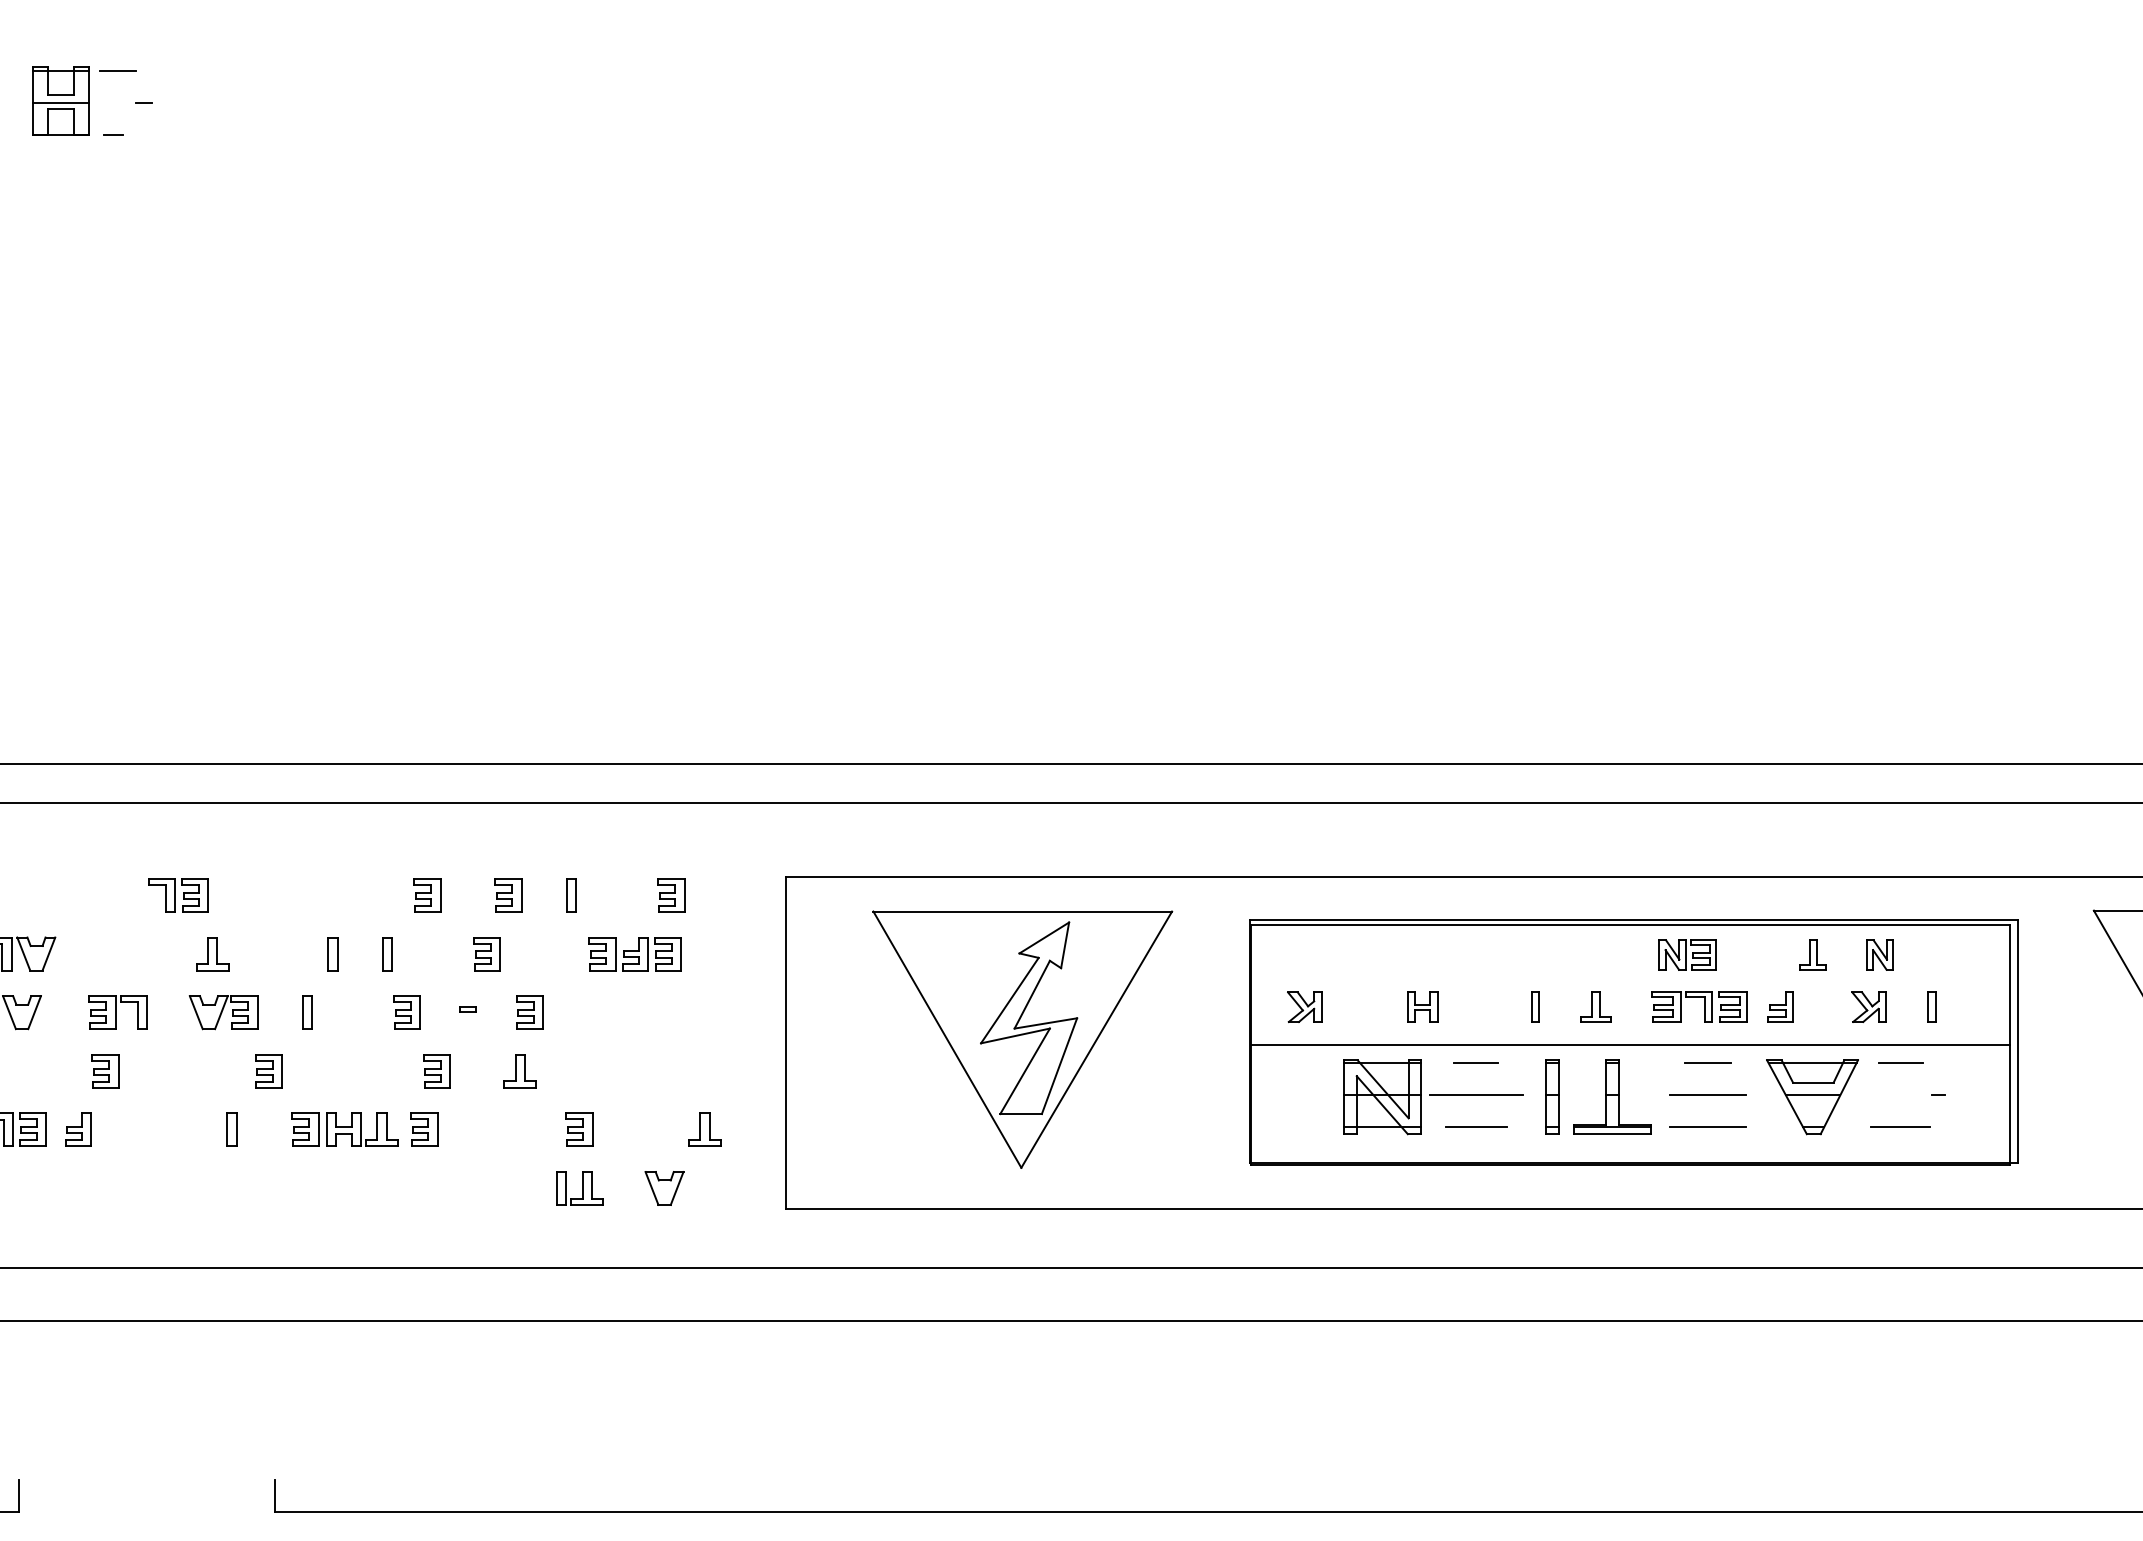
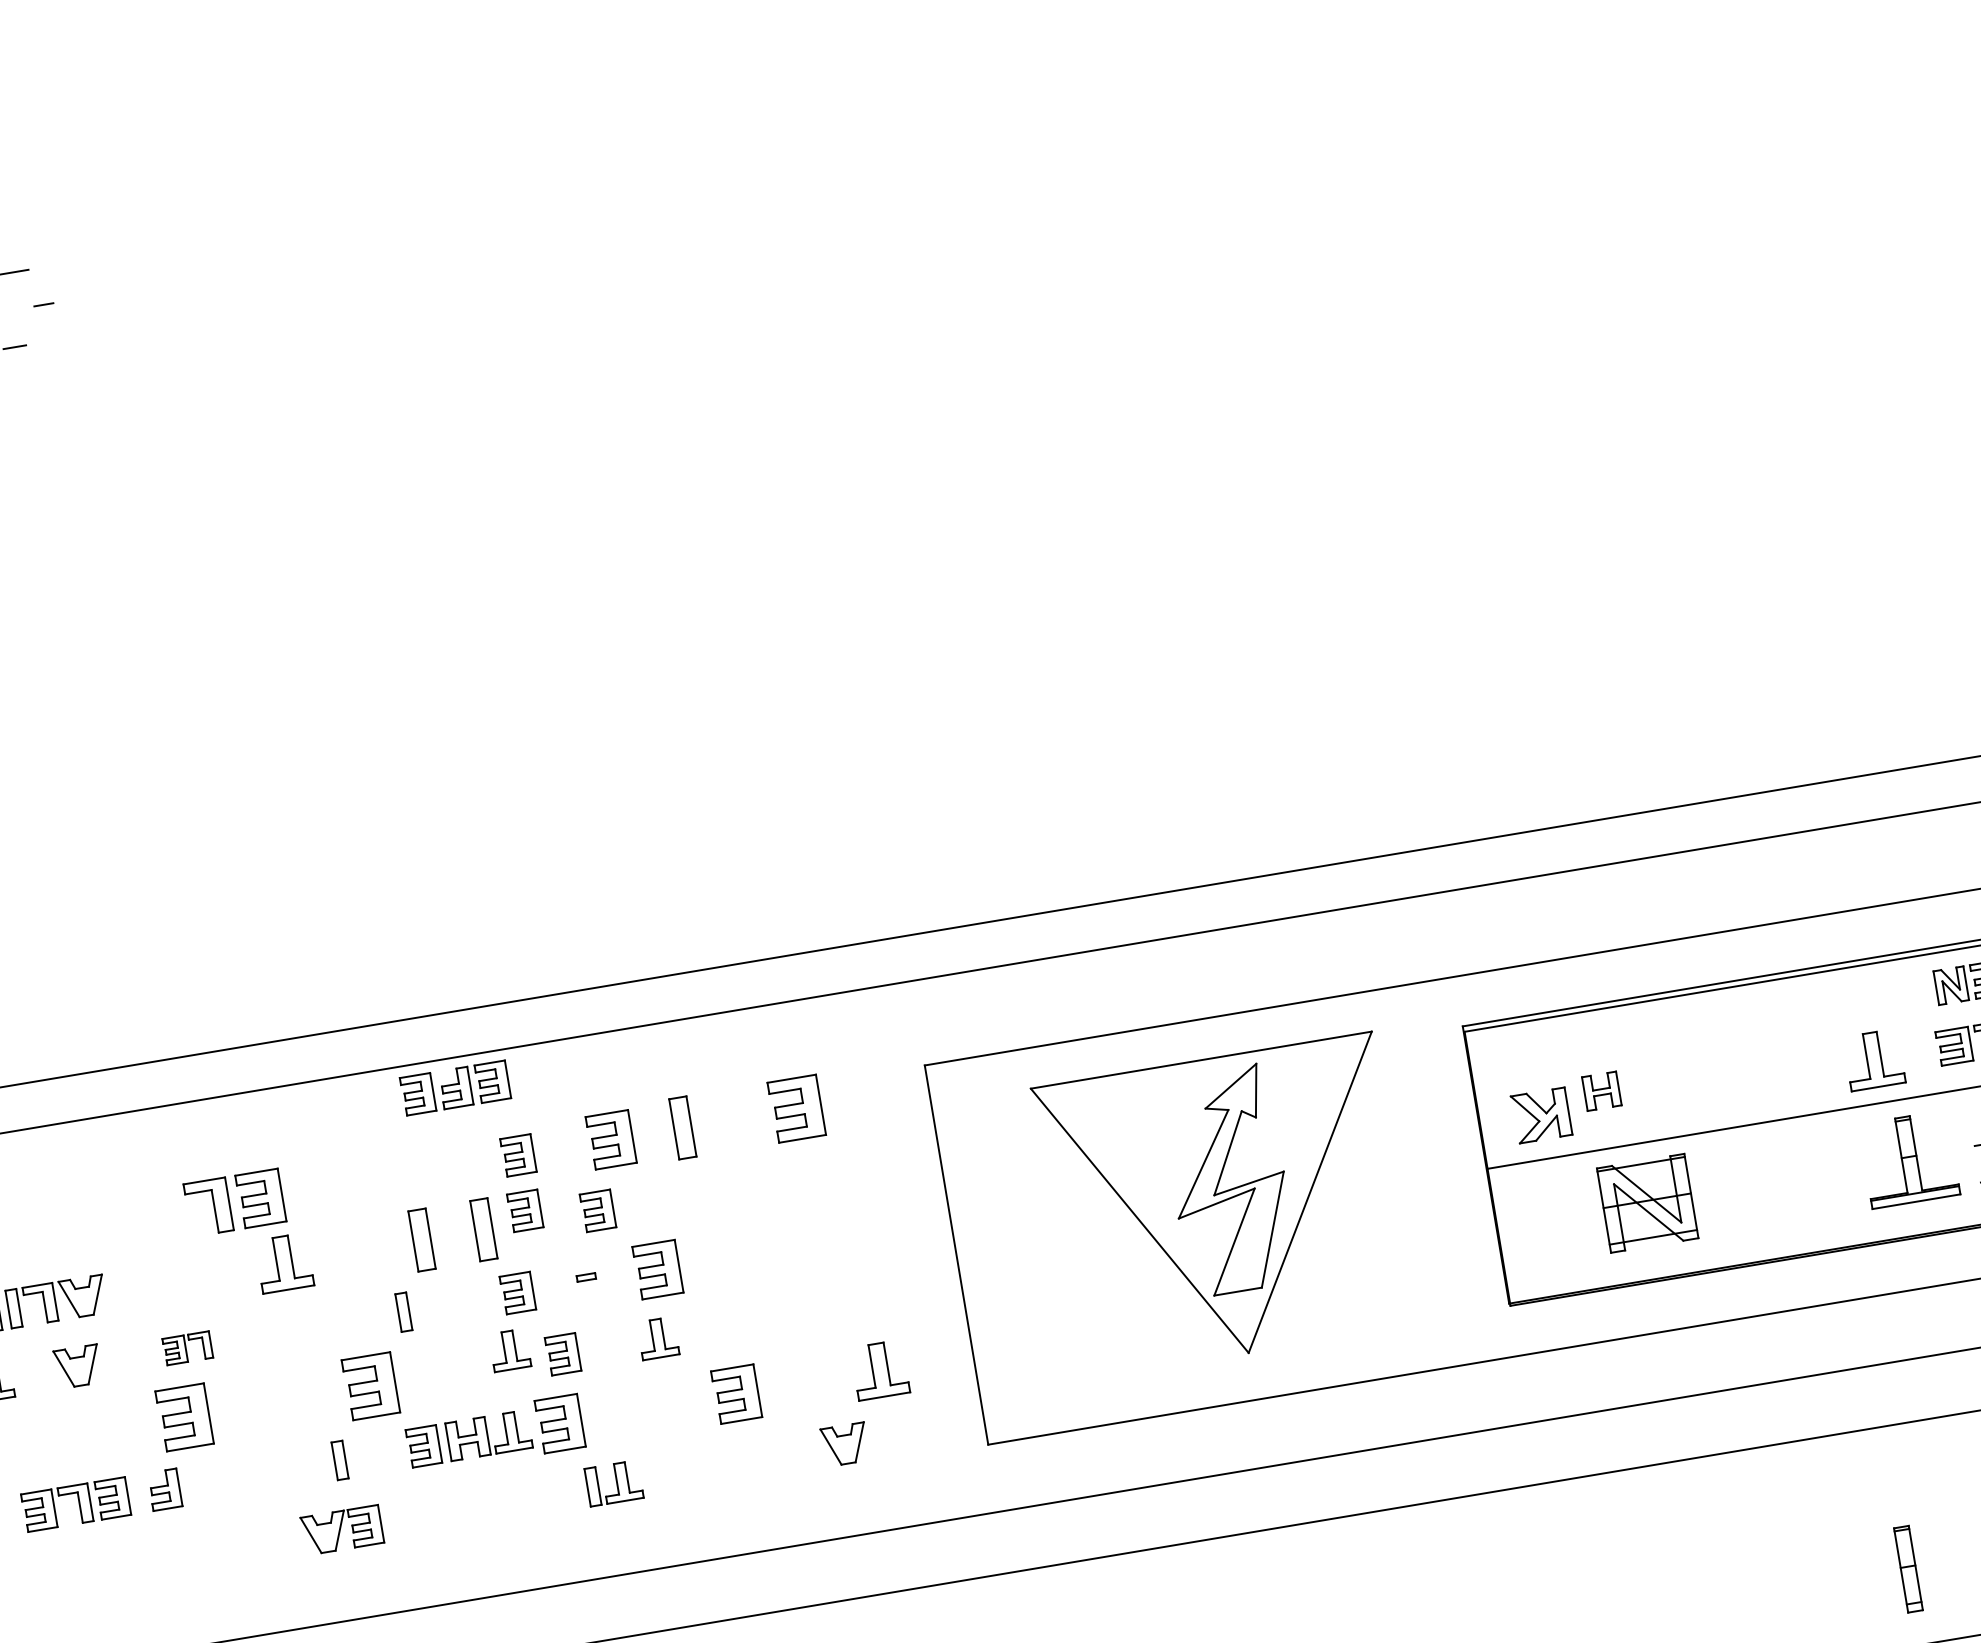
part: (178, 895) -> (234, 1203), size x1.4
part: (508, 895) -> (611, 1140), size x1.4
part: (571, 895) -> (683, 1128), size x1.6
part: (671, 895) -> (797, 1108), size x1.6
part: (424, 943) -> (524, 1210), added
part: (212, 954) -> (284, 1263), size x1.4
part: (332, 954) -> (421, 1241), size x1.6
part: (387, 954) -> (484, 1230), size x1.6
part: (634, 954) -> (454, 1088), moved
part: (1304, 1006) -> (1541, 1114), size x1.4
part: (1422, 1006) -> (1601, 1090), moved
part: (1535, 1006) -> (1804, 1070), removed
part: (1595, 1006) -> (1873, 1059), size x1.6
part: (117, 1012) -> (187, 1348), size x0.7
part: (223, 1012) -> (342, 1530), moved
part: (529, 1012) -> (657, 1269), size x1.4
part: (391, 1060) -> (509, 1350), added
line: (1476, 1062) -> (1748, 1145), removed
part: (105, 1071) -> (184, 1417), size x1.6
part: (268, 1071) -> (370, 1386), size x1.6
line: (1475, 1094) -> (1753, 1182), removed
part: (1552, 1096) -> (1908, 1568), moved
line: (1475, 1127) -> (1759, 1220), removed
part: (424, 1129) -> (560, 1423), size x1.4
part: (579, 1129) -> (736, 1393), size x1.4
part: (704, 1129) -> (879, 1369), size x1.4
part: (579, 1188) -> (613, 1483), moved

